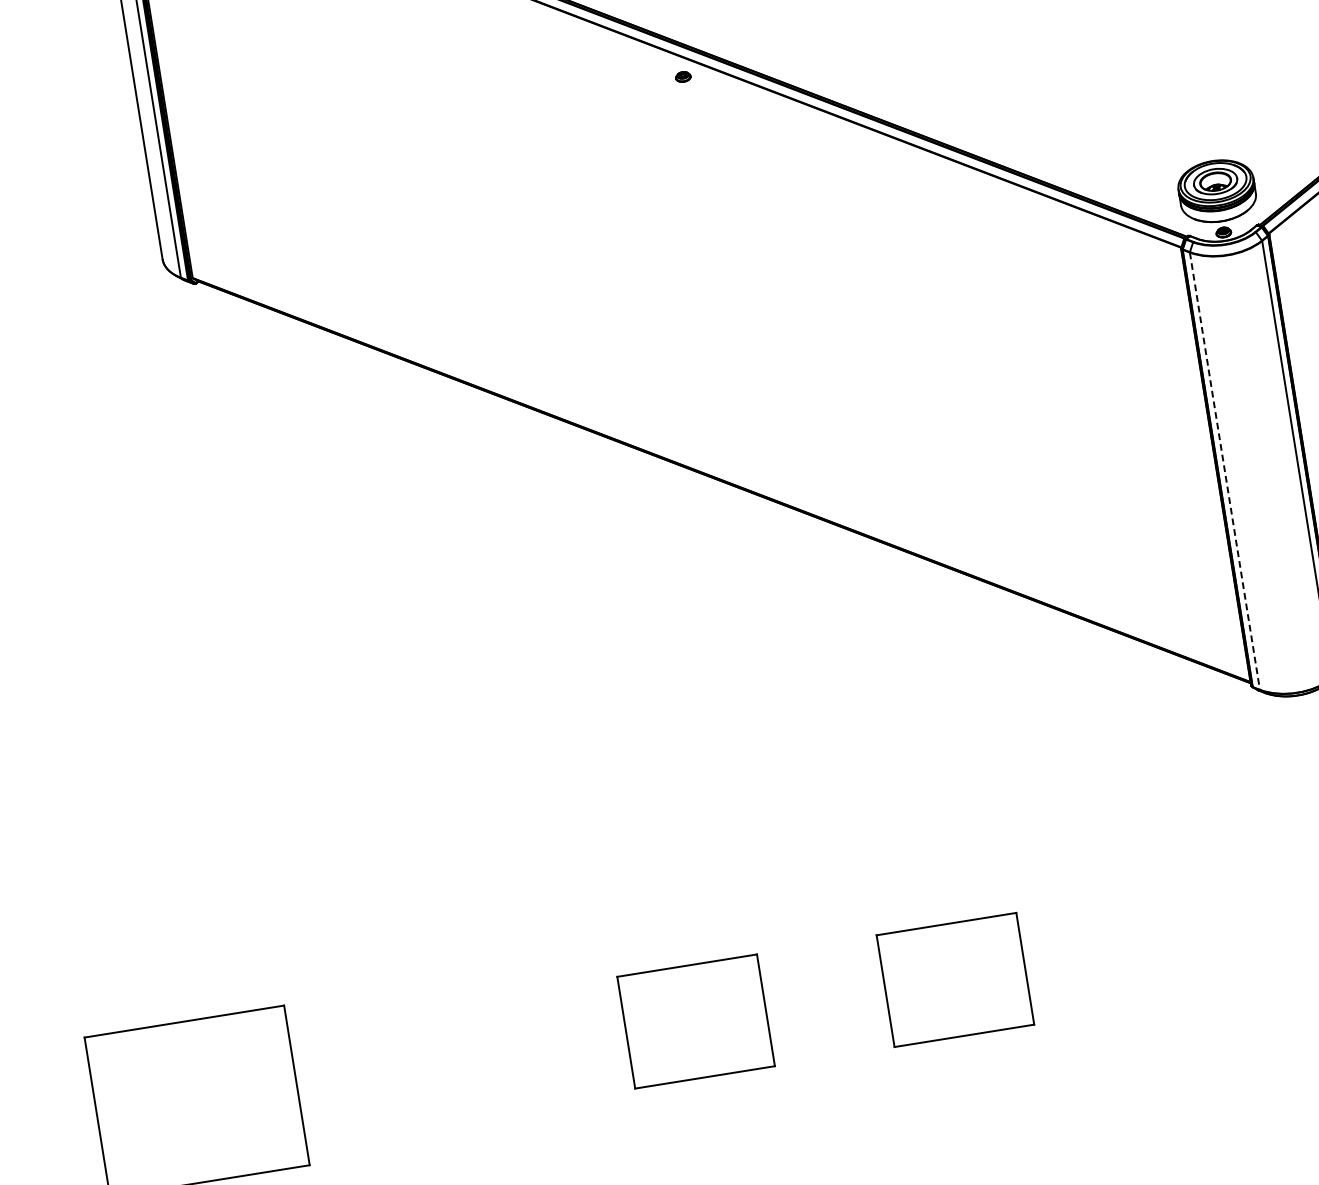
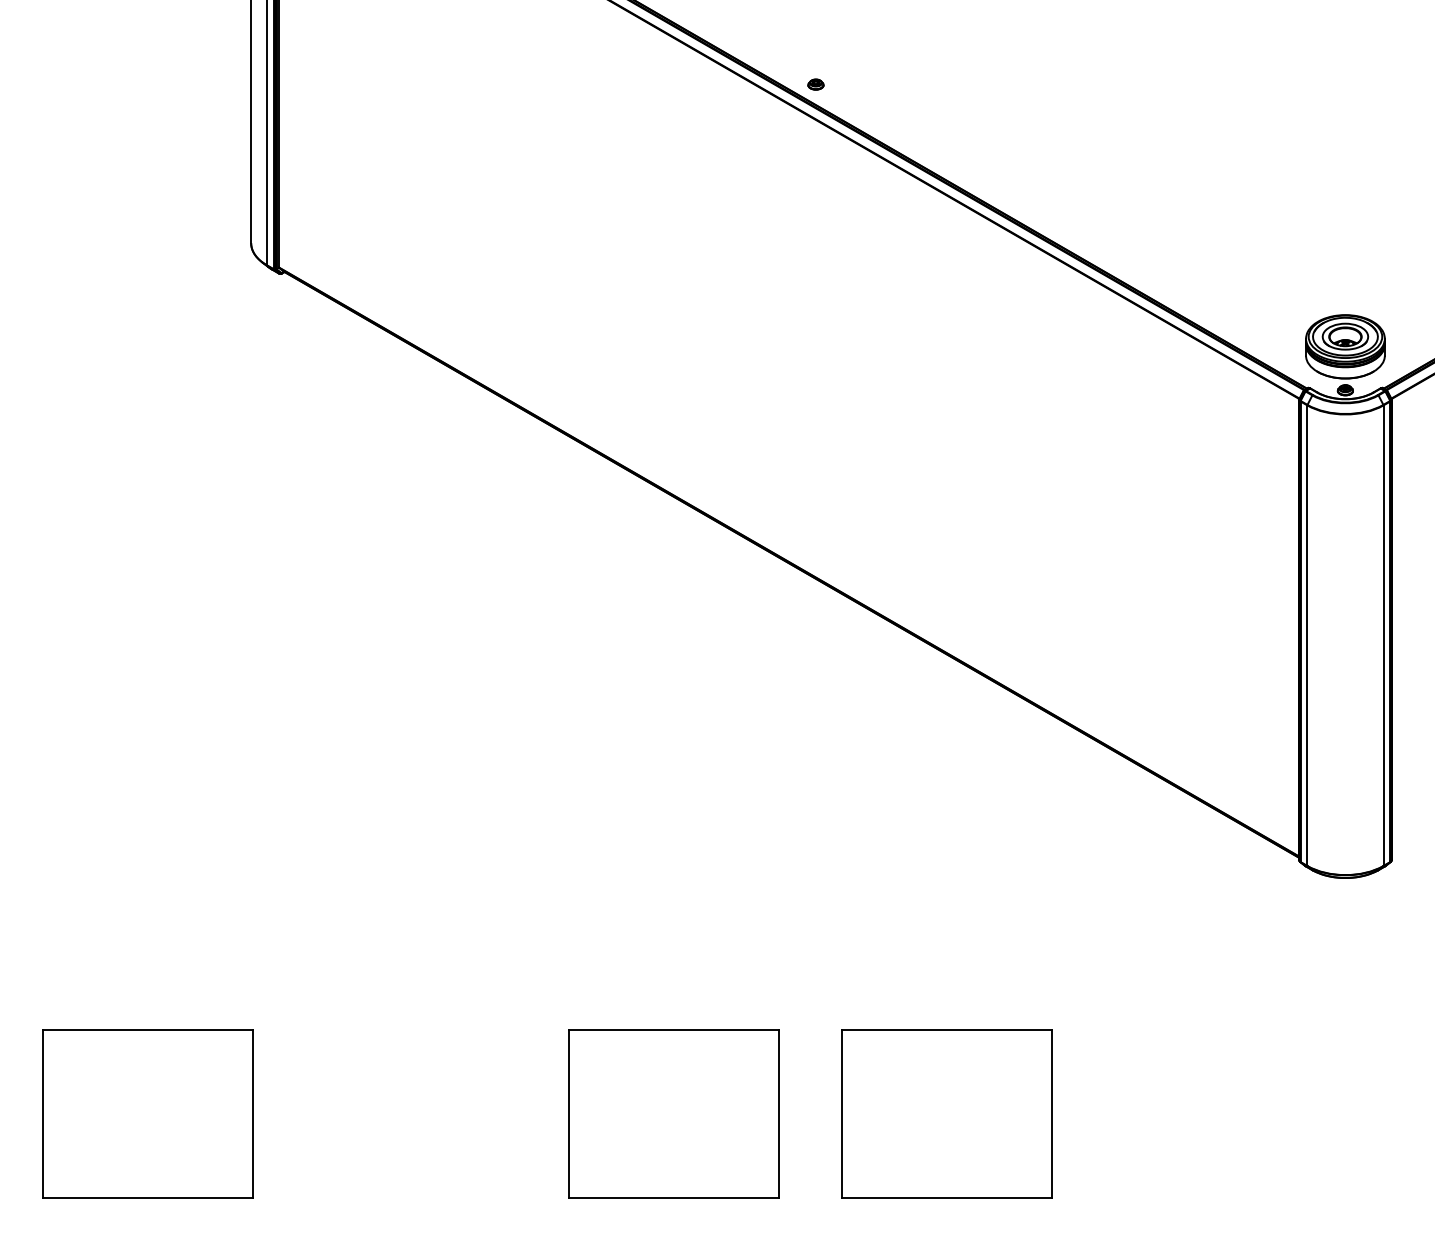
part: (682, 76) -> (815, 84), moved
line: (1225, 471) -> (1307, 636), dashed -> solid
part: (954, 979) -> (946, 1113), size x1.43
part: (695, 1021) -> (673, 1113), size x1.43

